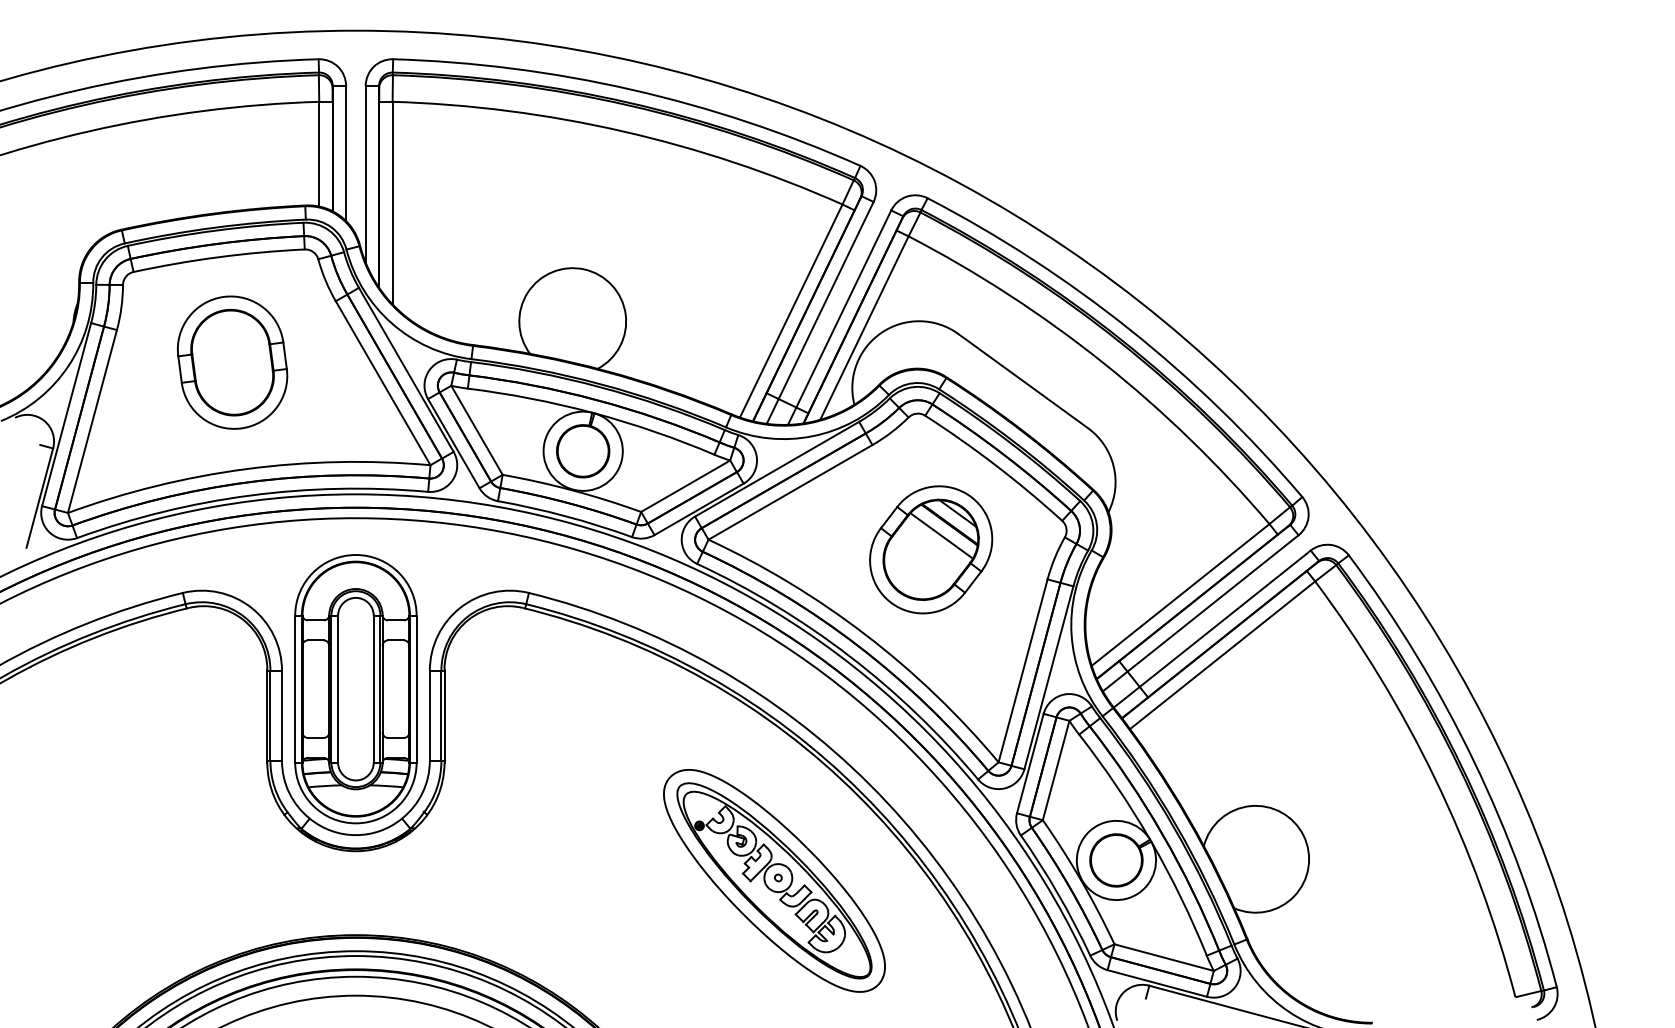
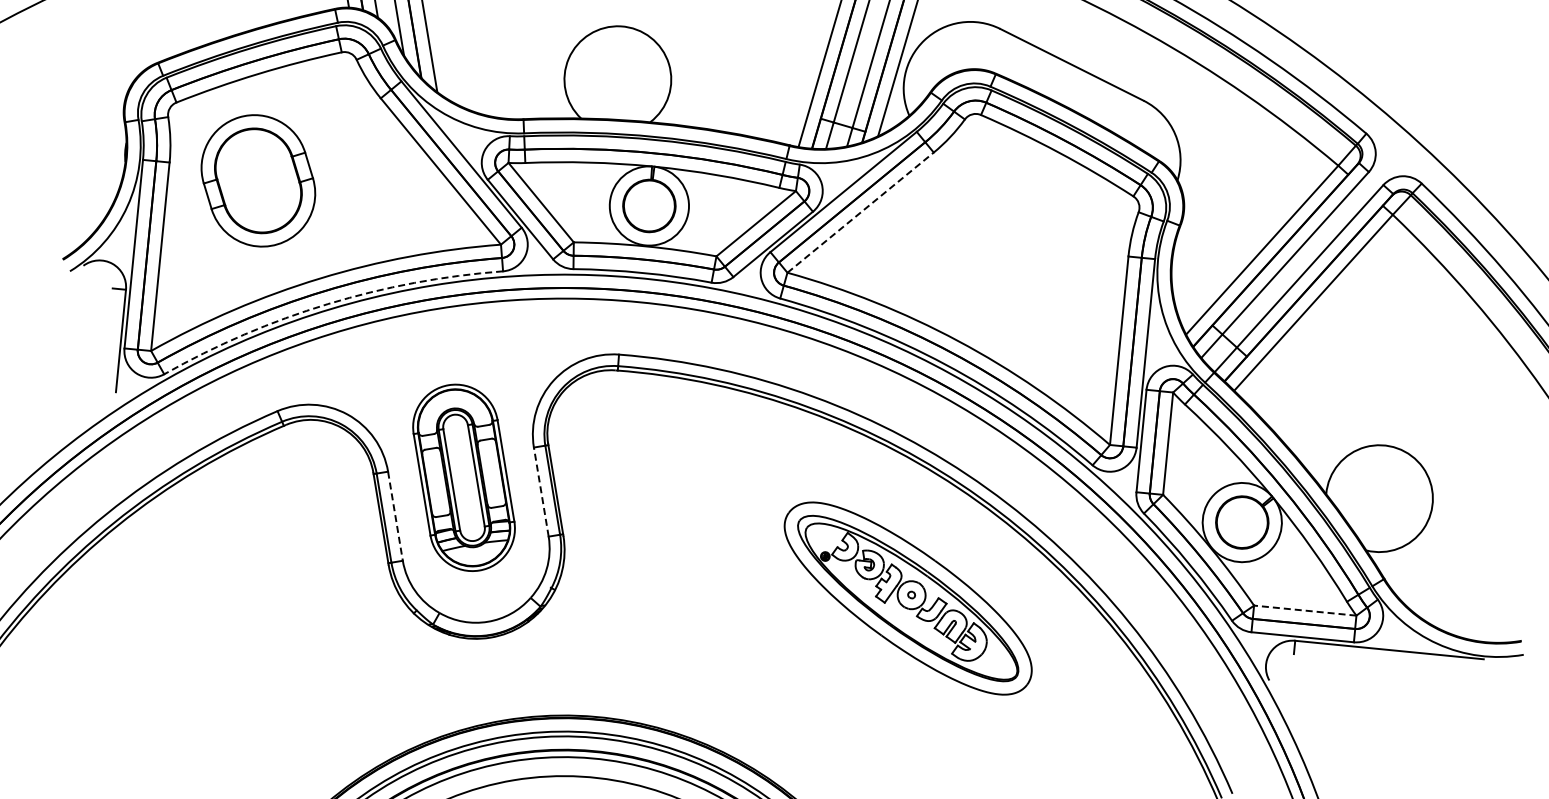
part: (232, 362) -> (258, 180), moved
line: (790, 492) -> (860, 212), solid -> dashed
arc: (250, 495) -> (328, 303), solid -> dashed
part: (931, 549) -> (1009, 245), removed
part: (355, 689) -> (463, 478), size x0.7
line: (429, 715) -> (540, 491), solid -> dashed
line: (282, 716) -> (396, 516), solid -> dashed
line: (1163, 957) -> (1304, 610), solid -> dashed

